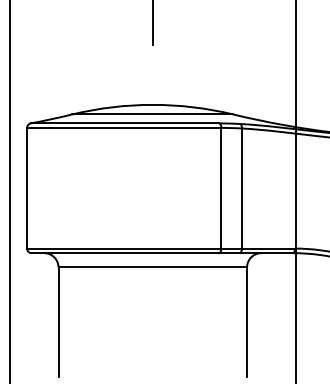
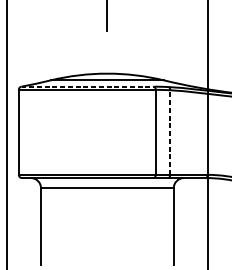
line: (125, 123) -> (88, 86), solid -> dashed
line: (241, 188) -> (169, 132), solid -> dashed

